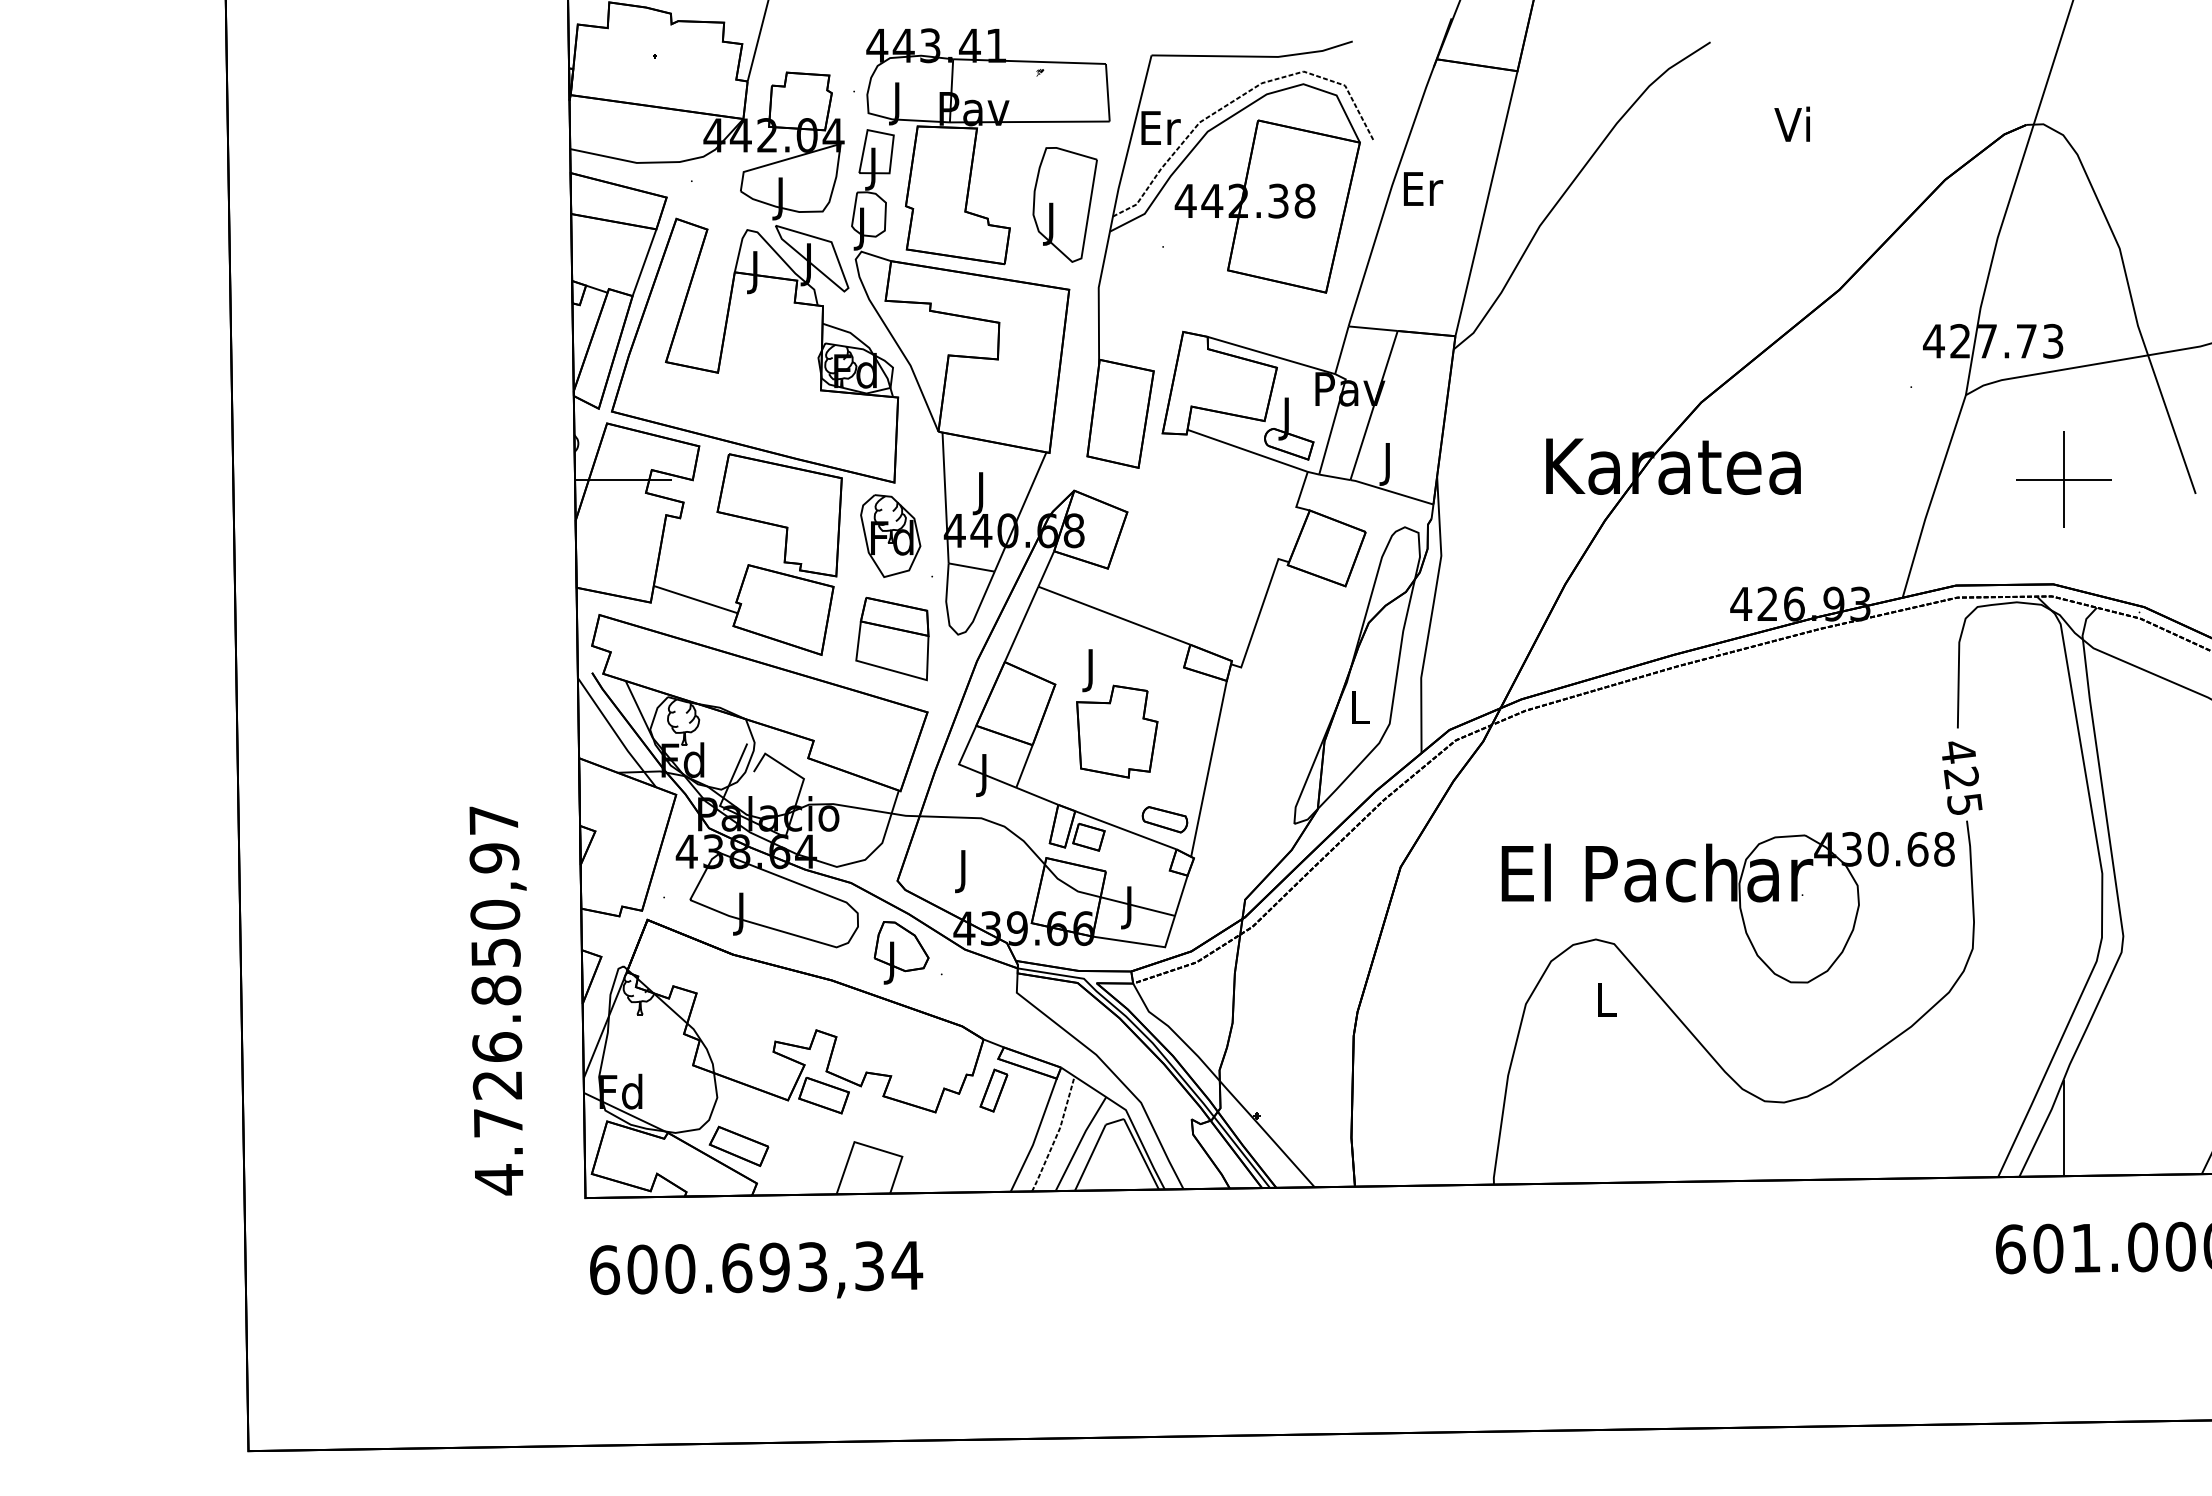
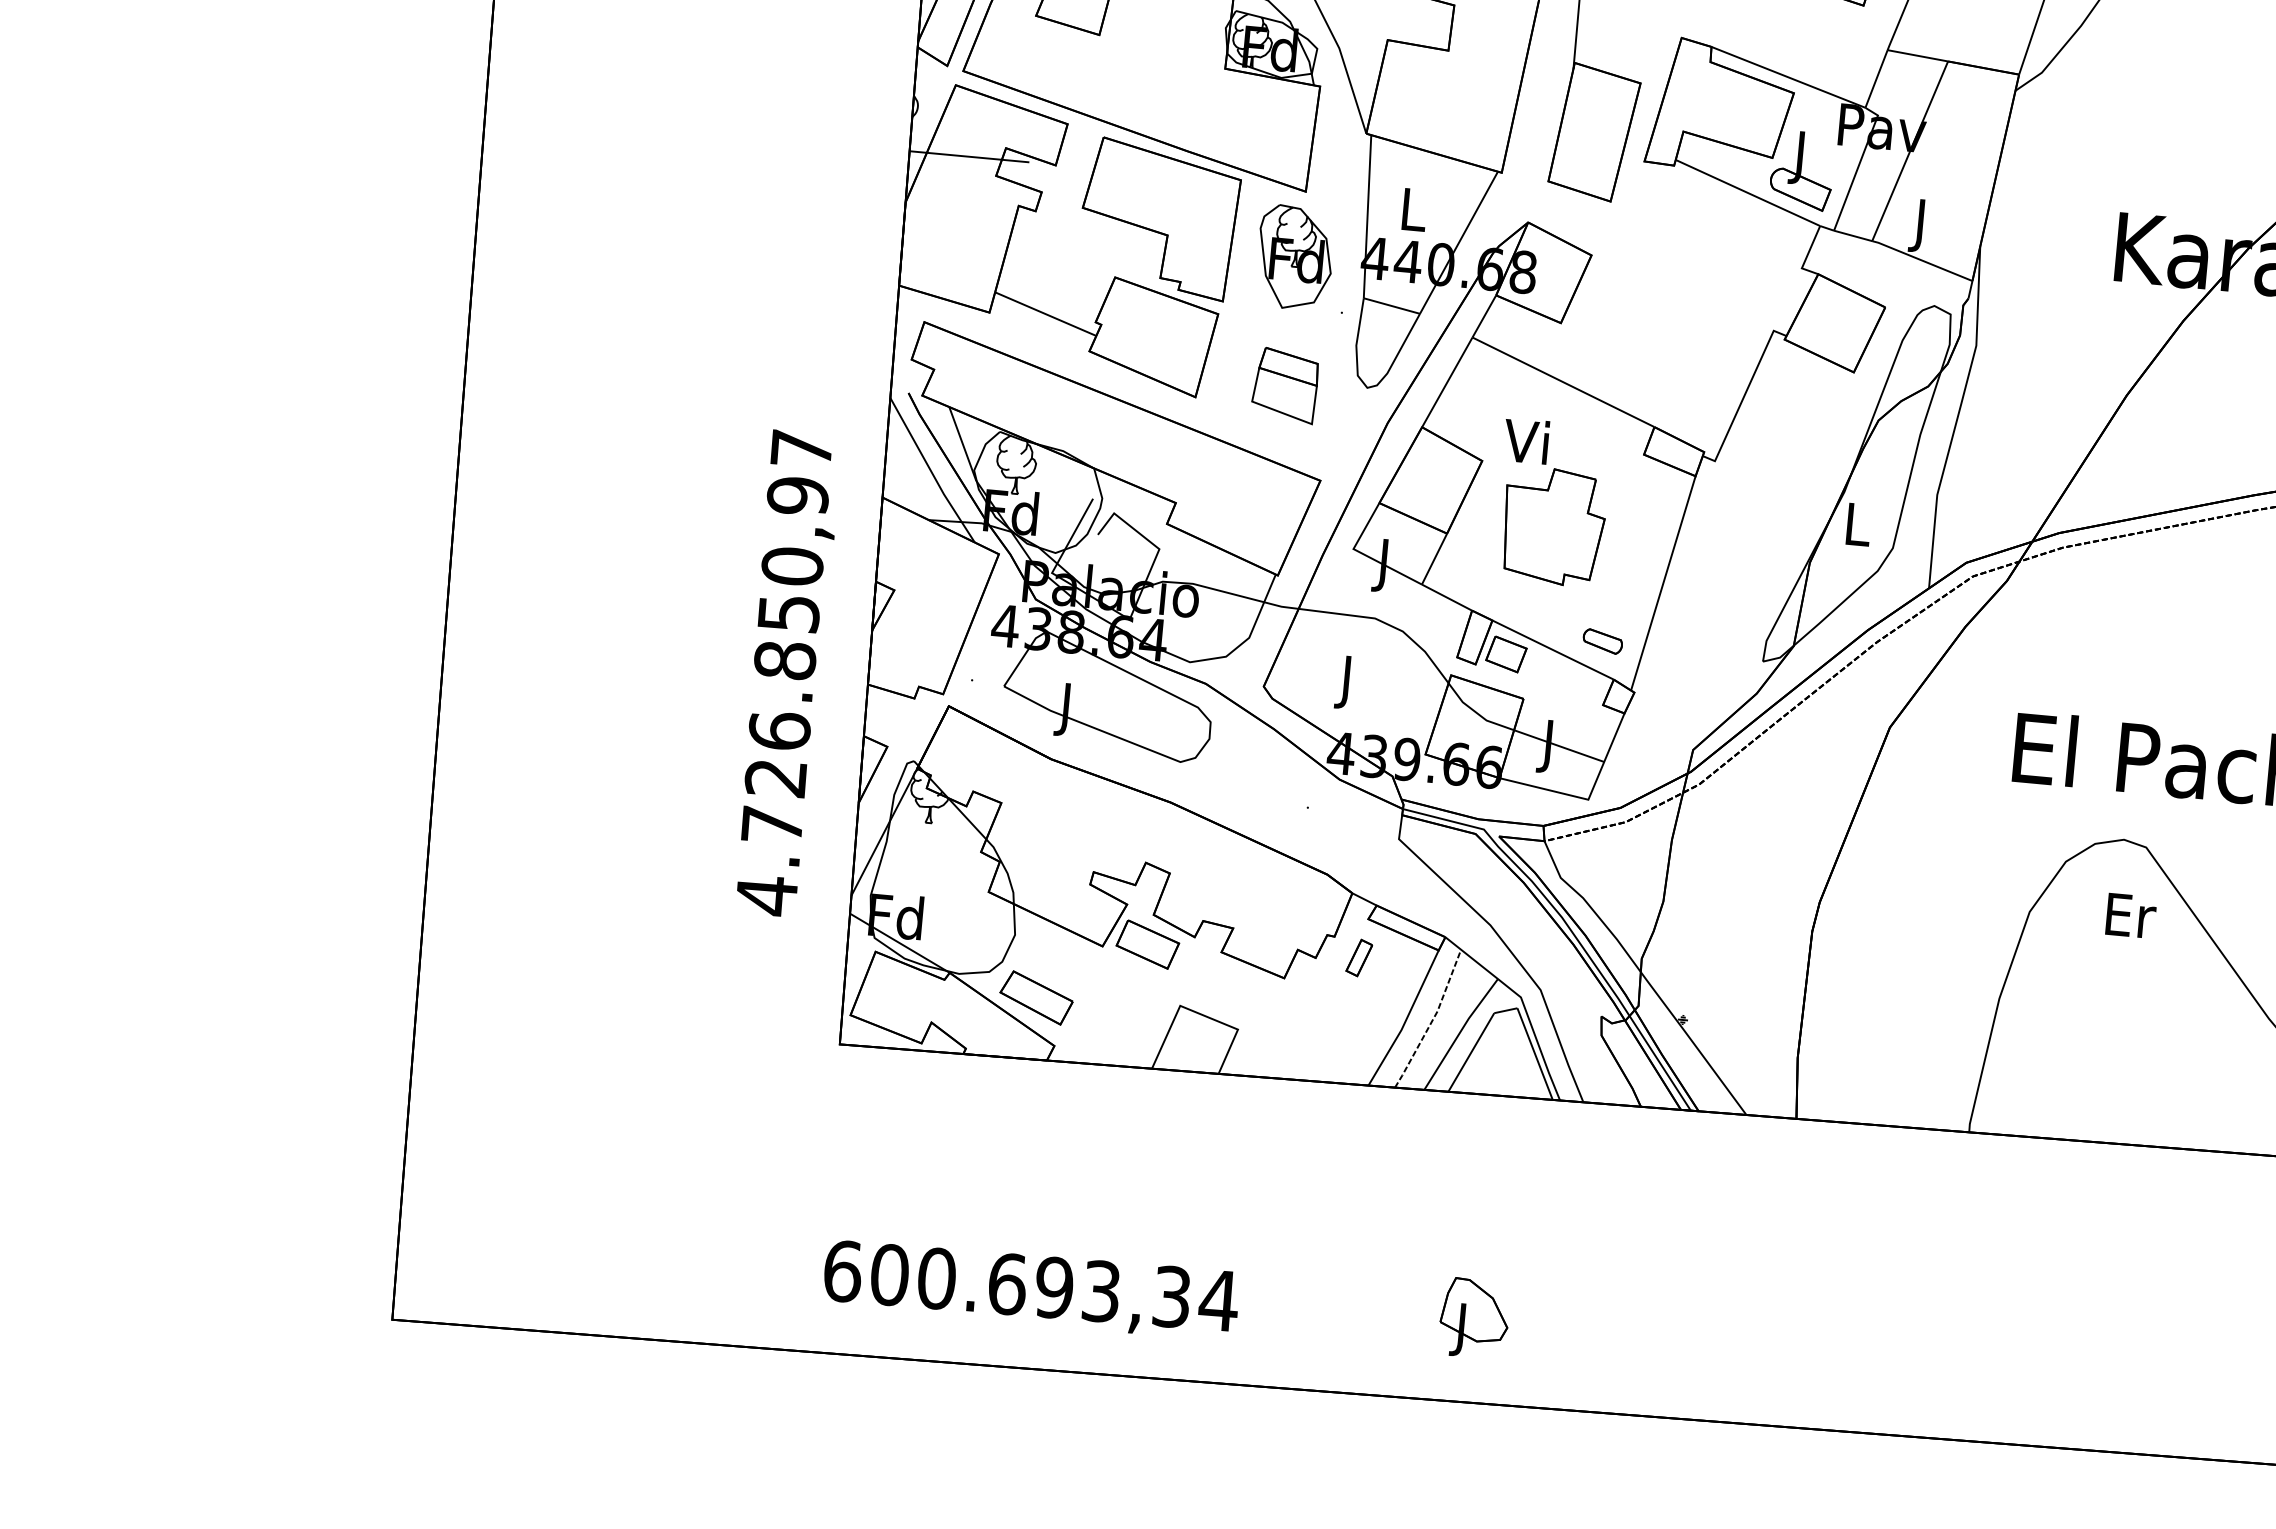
text: (981, 493) -> (1412, 215), J -> L
part: (892, 638) -> (1285, 385), size x0.7
text: (1088, 669) -> (1525, 446), J -> Vi
part: (1164, 819) -> (1602, 641), size x0.7
part: (901, 952) -> (1474, 1317), moved
text: (1606, 999) -> (2130, 915), L -> Er
text: (497, 1000) -> (785, 672), moved
part: (993, 1090) -> (1358, 957), size x0.7
text: (756, 1269) -> (1031, 1288), moved

